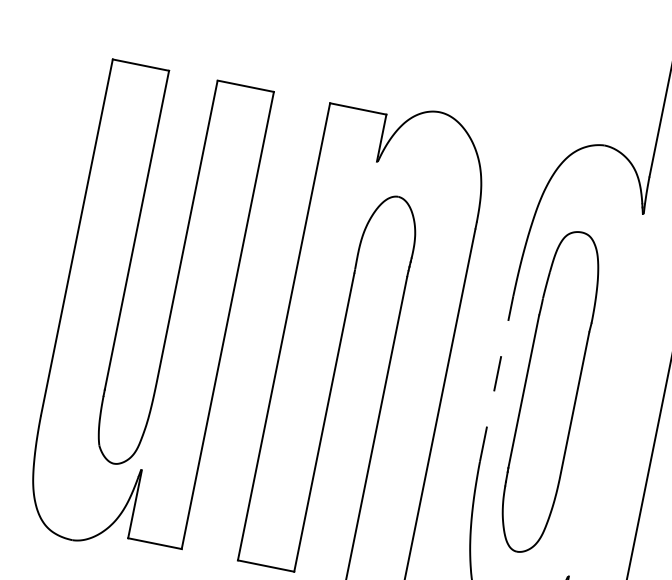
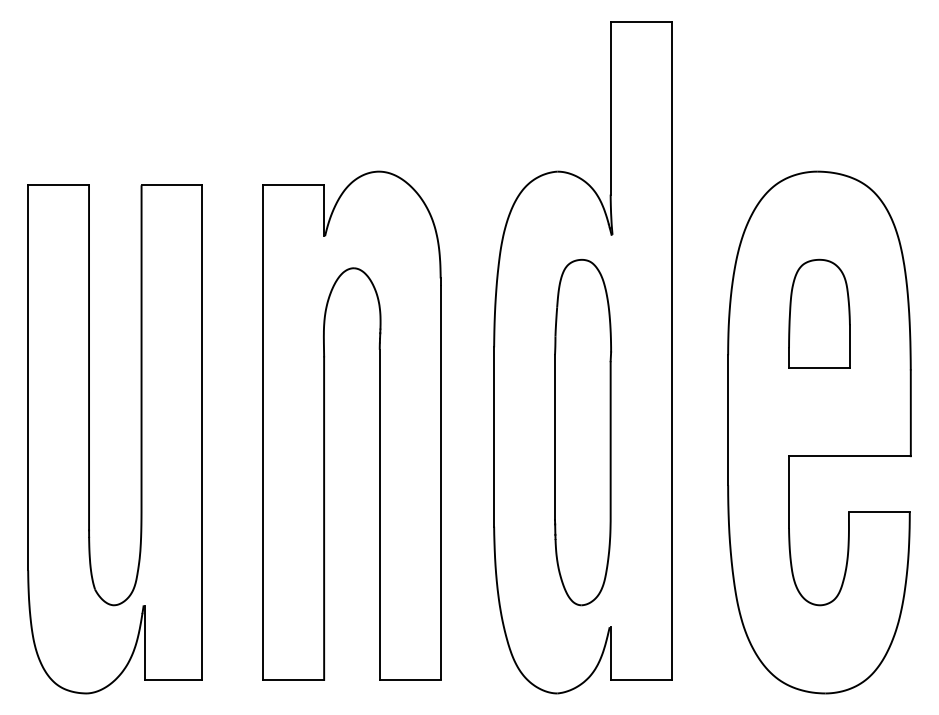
line: (497, 378) -> (494, 436), dashed -> solid
part: (551, 392) -> (583, 432), moved

